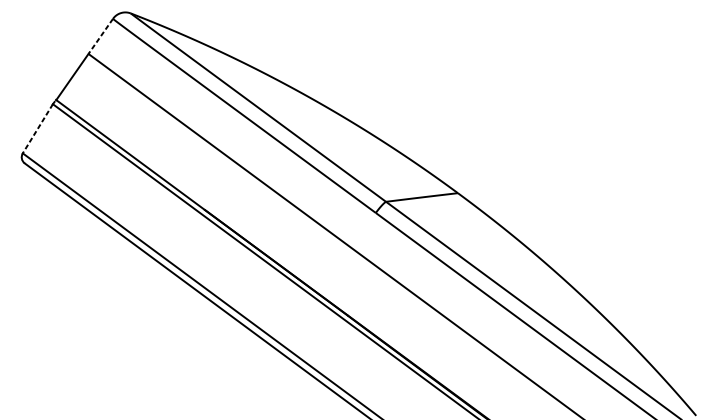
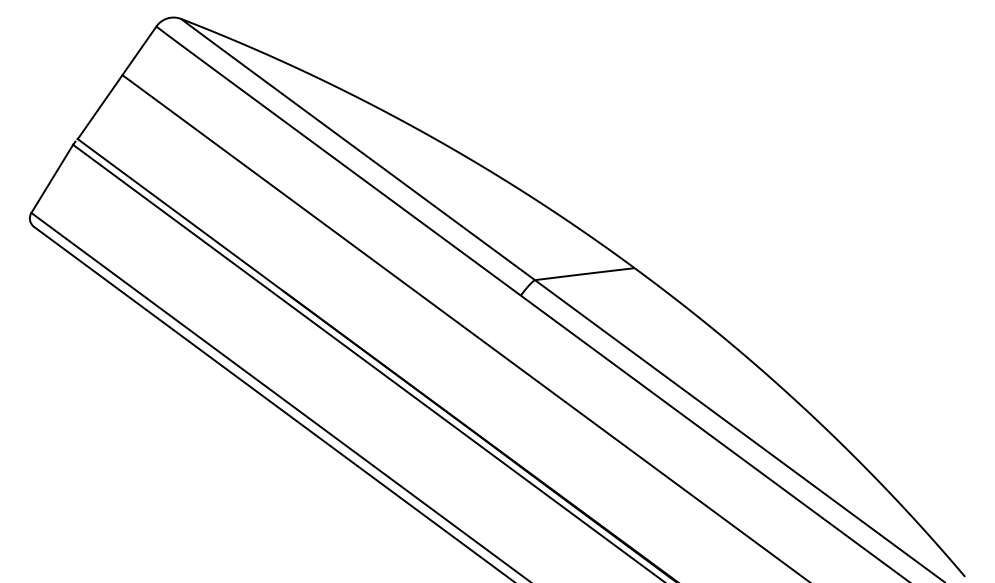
line: (100, 36) -> (139, 50), dashed -> solid
line: (38, 128) -> (52, 178), dashed -> solid

